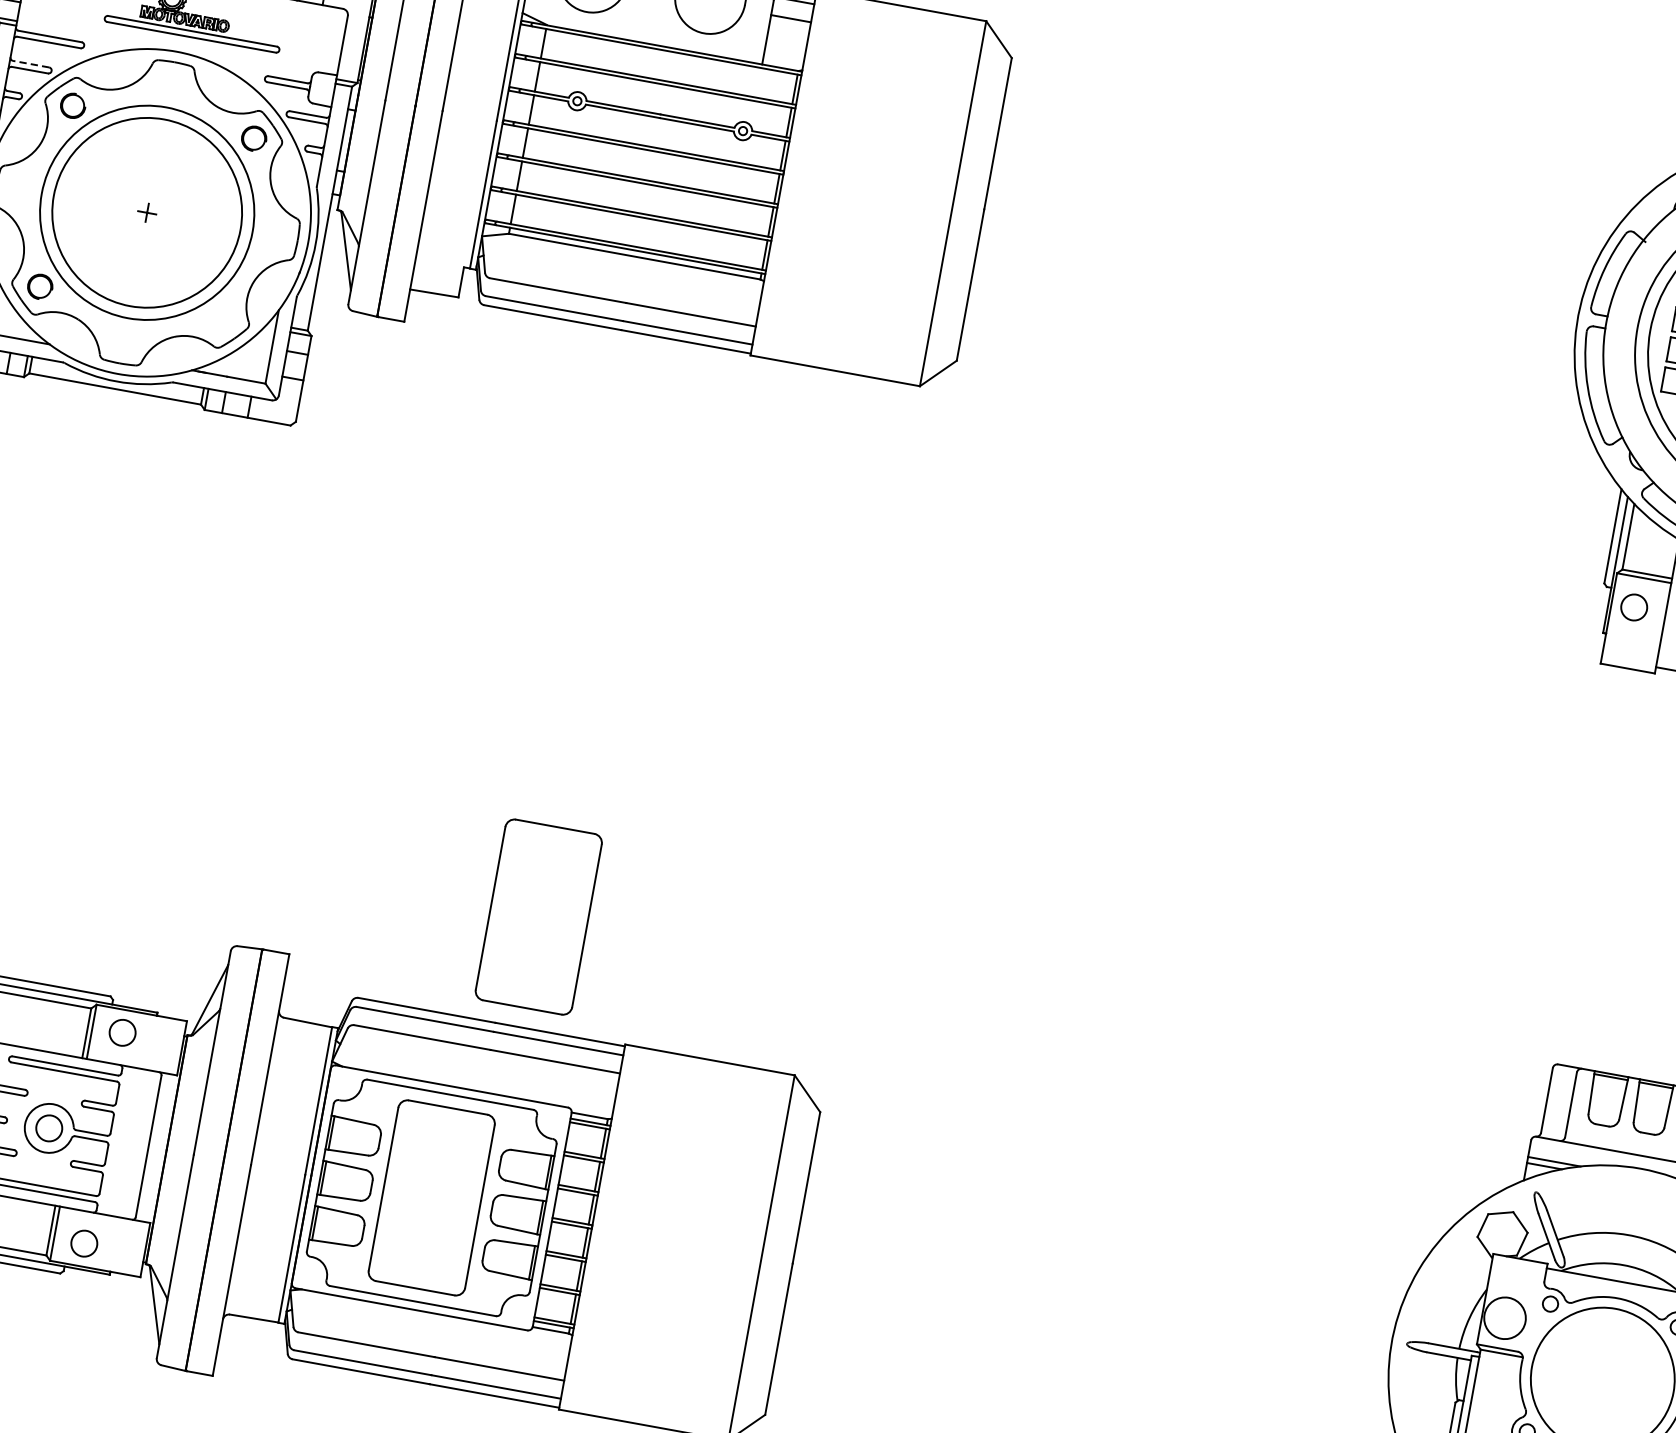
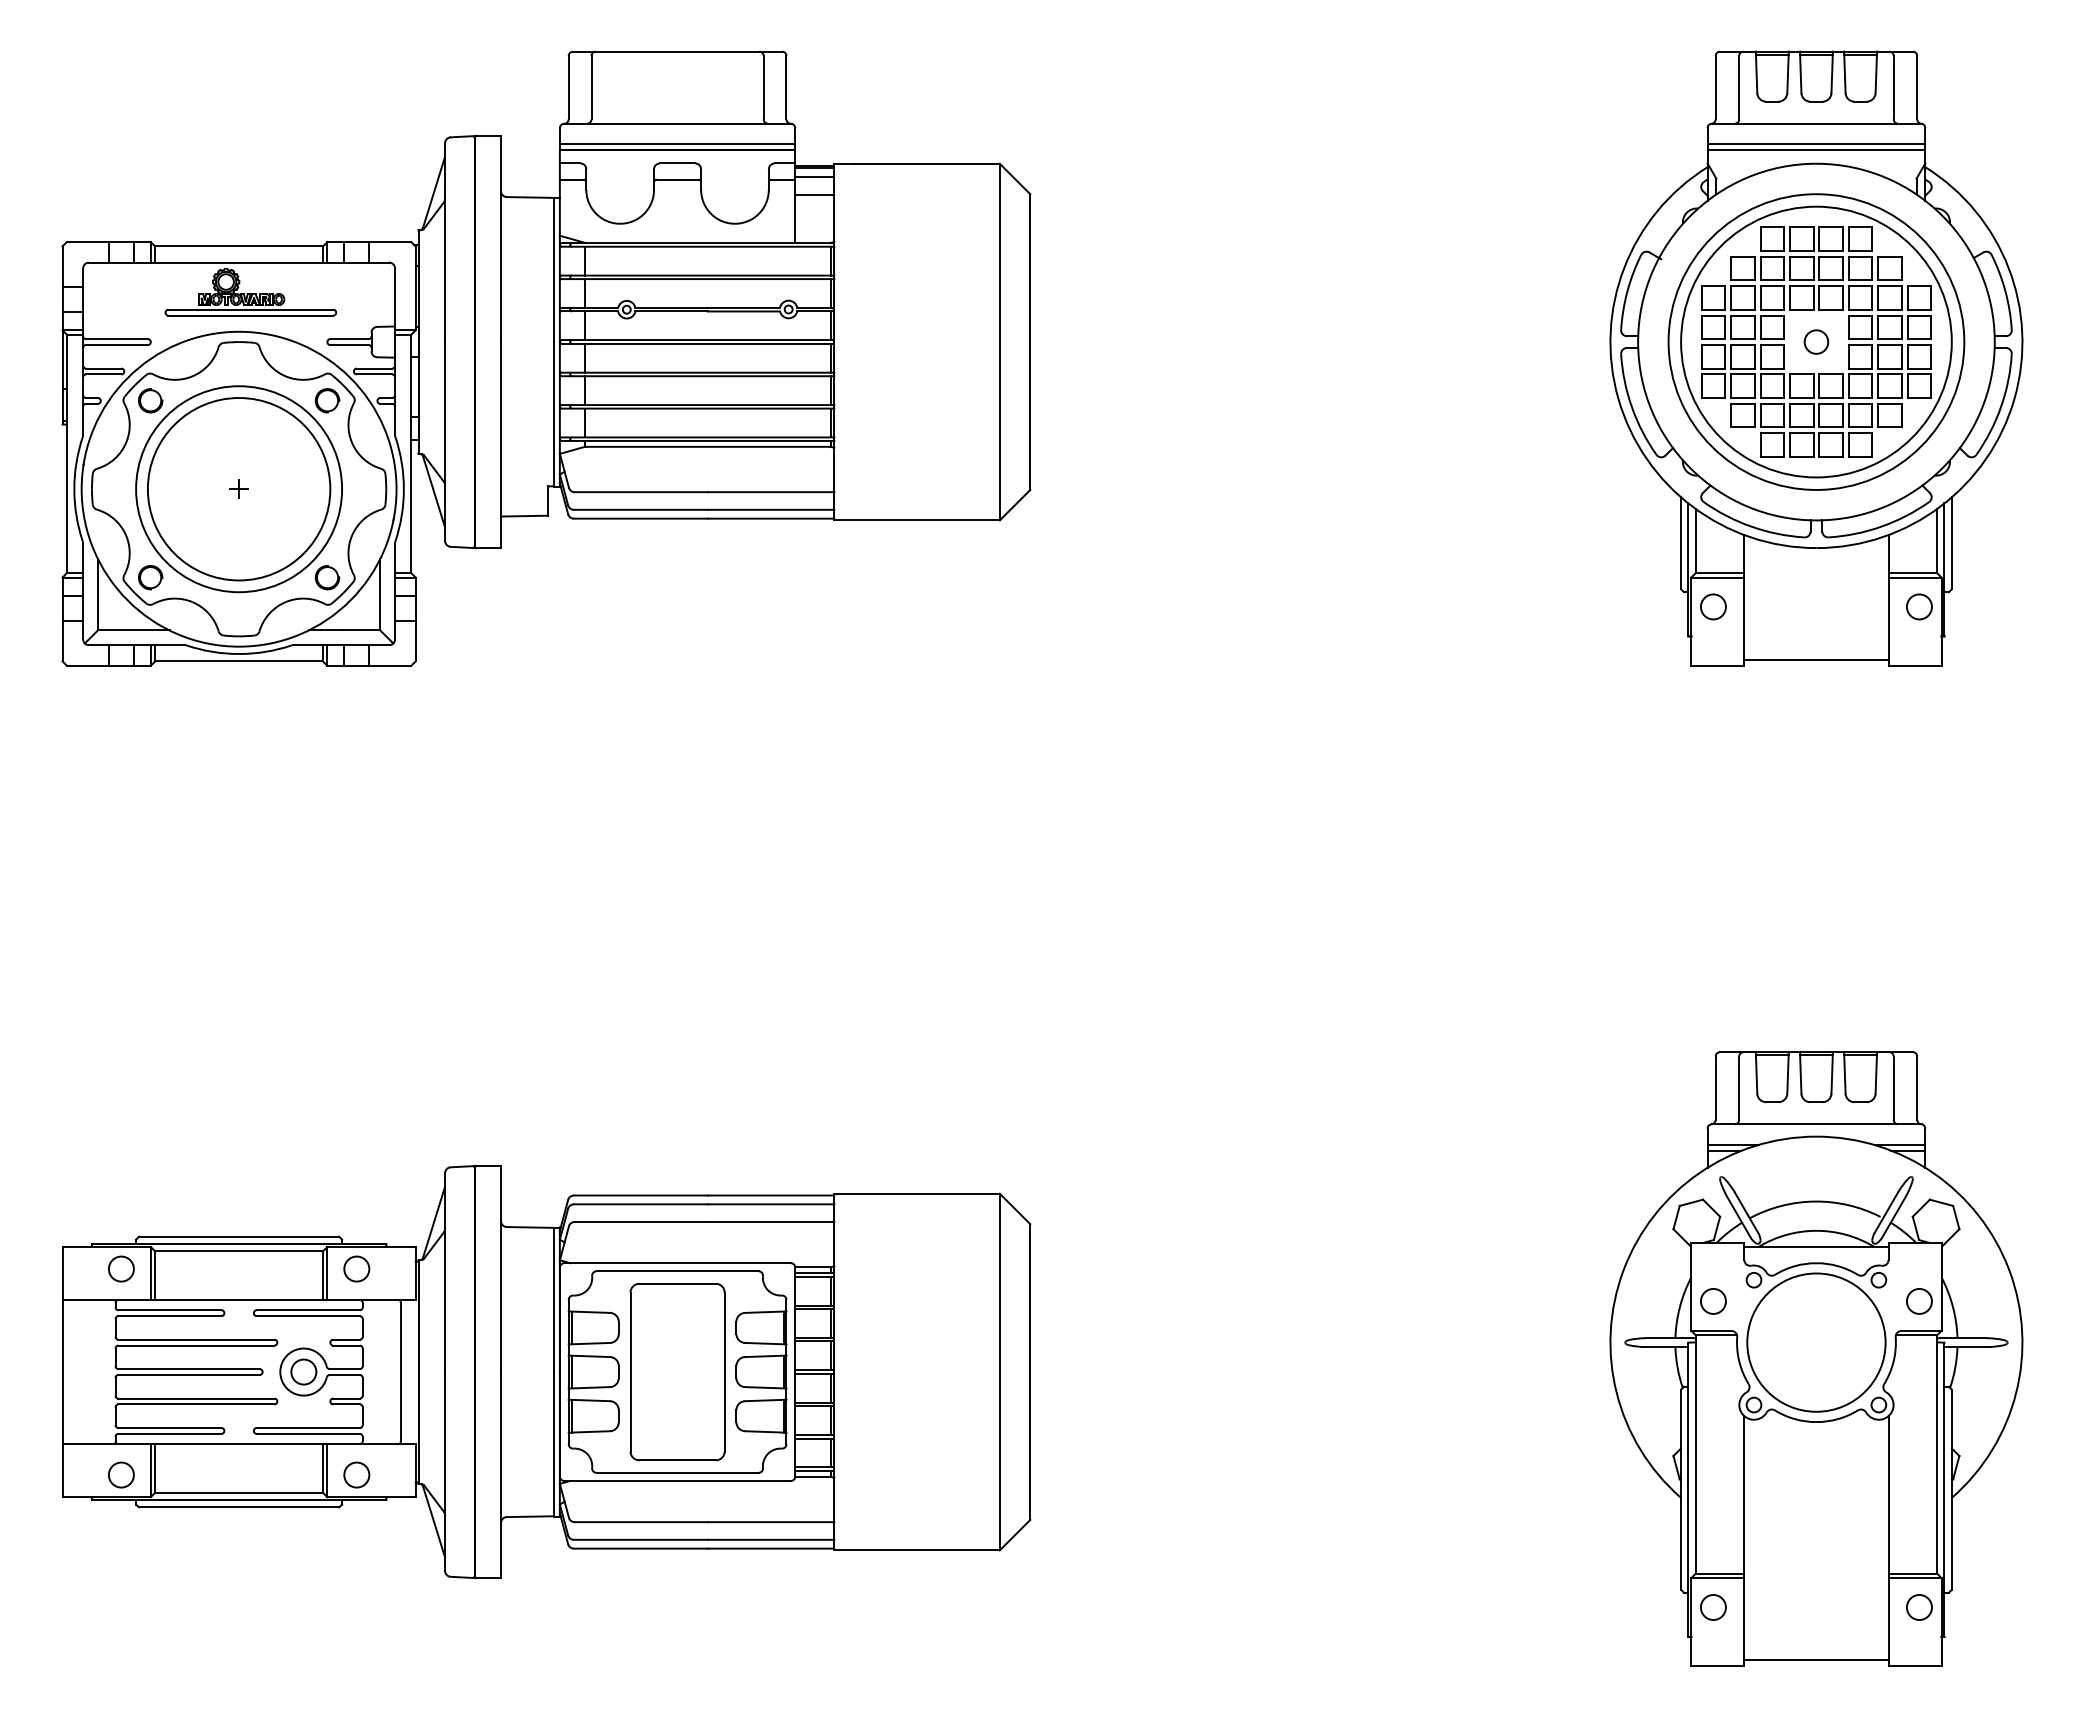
line: (30, 64) -> (103, 368), dashed -> solid
part: (221, 319) -> (327, 577), added
part: (538, 916) -> (730, 1087), removed
circle: (1504, 1317) -> (1712, 1300), size x0.62

